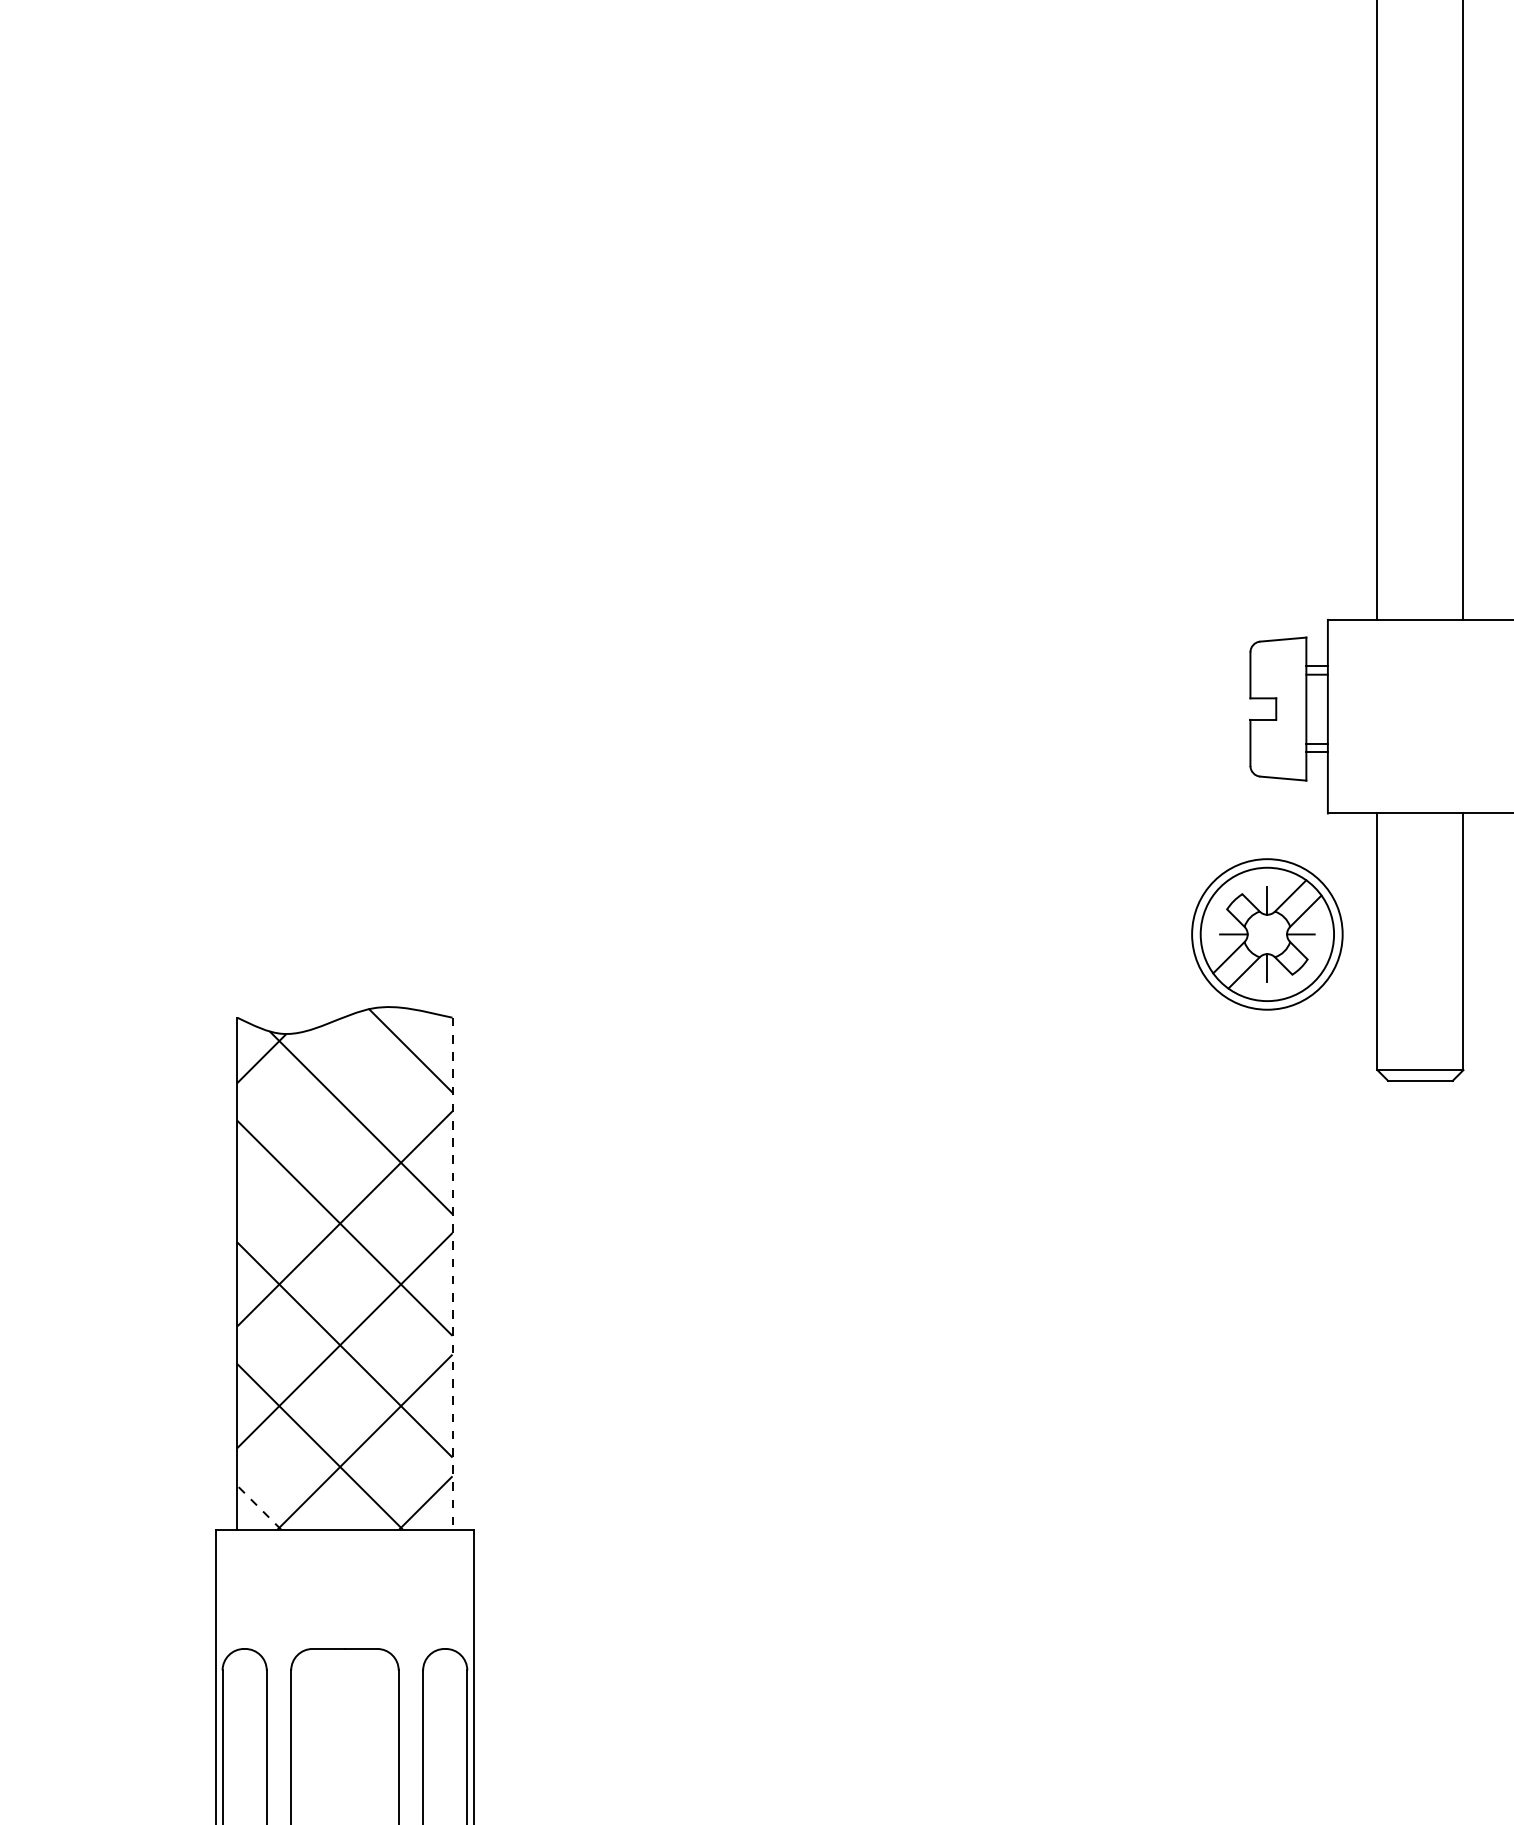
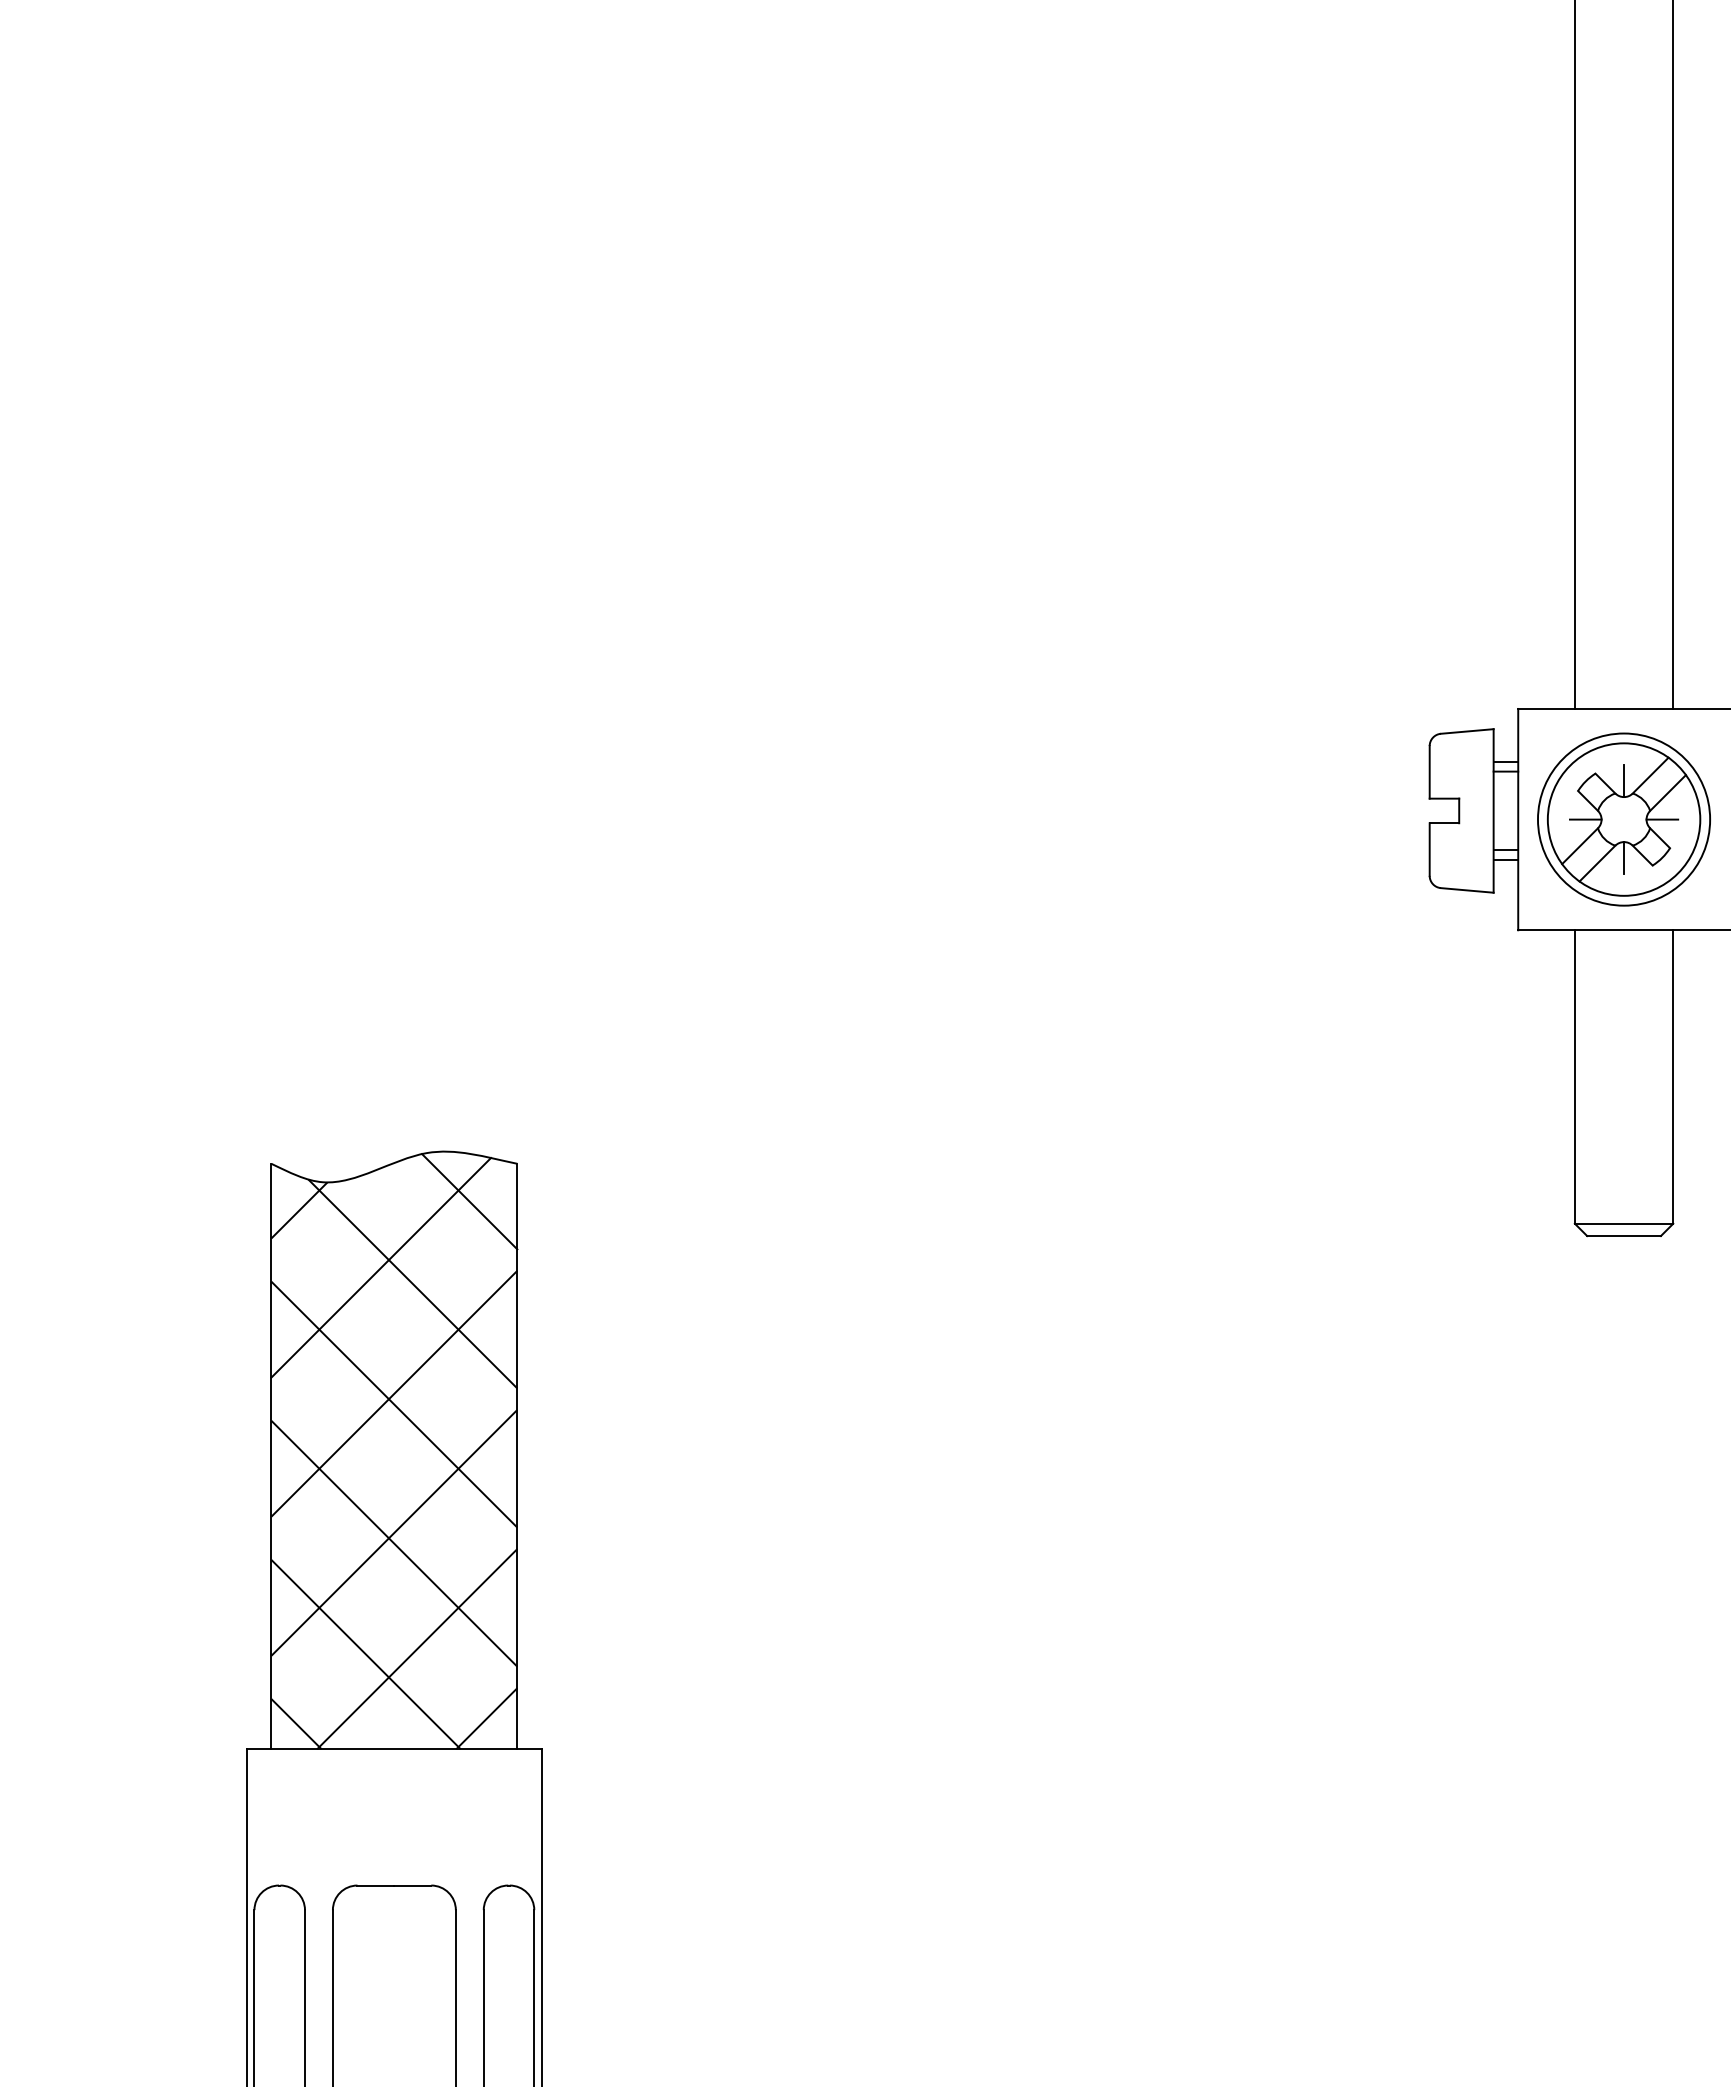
part: (1266, 934) -> (1623, 819), moved
line: (333, 1108) -> (381, 1267), added
line: (452, 1273) -> (517, 1456), dashed -> solid
line: (259, 1508) -> (296, 1724), dashed -> solid

